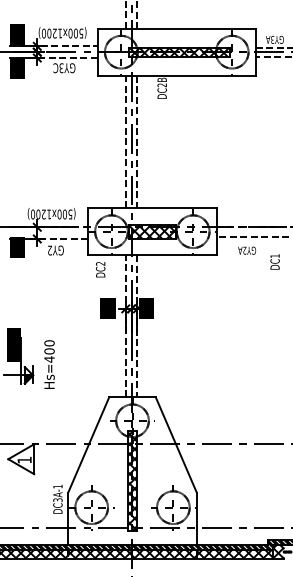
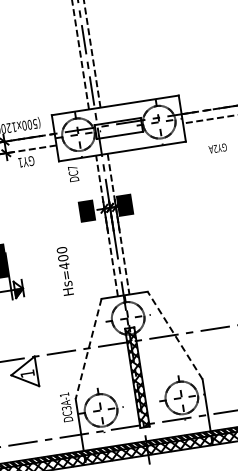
hatch: (152, 231) -> (118, 128), removed
text: (49, 250) -> (20, 162), GY2 -> GY1
text: (247, 250) -> (218, 148), moved
text: (100, 263) -> (72, 167), DC2 -> DC7
text: (49, 364) -> (65, 271), moved
line: (88, 444) -> (88, 348), solid -> dashed
line: (176, 444) -> (175, 335), solid -> dashed

